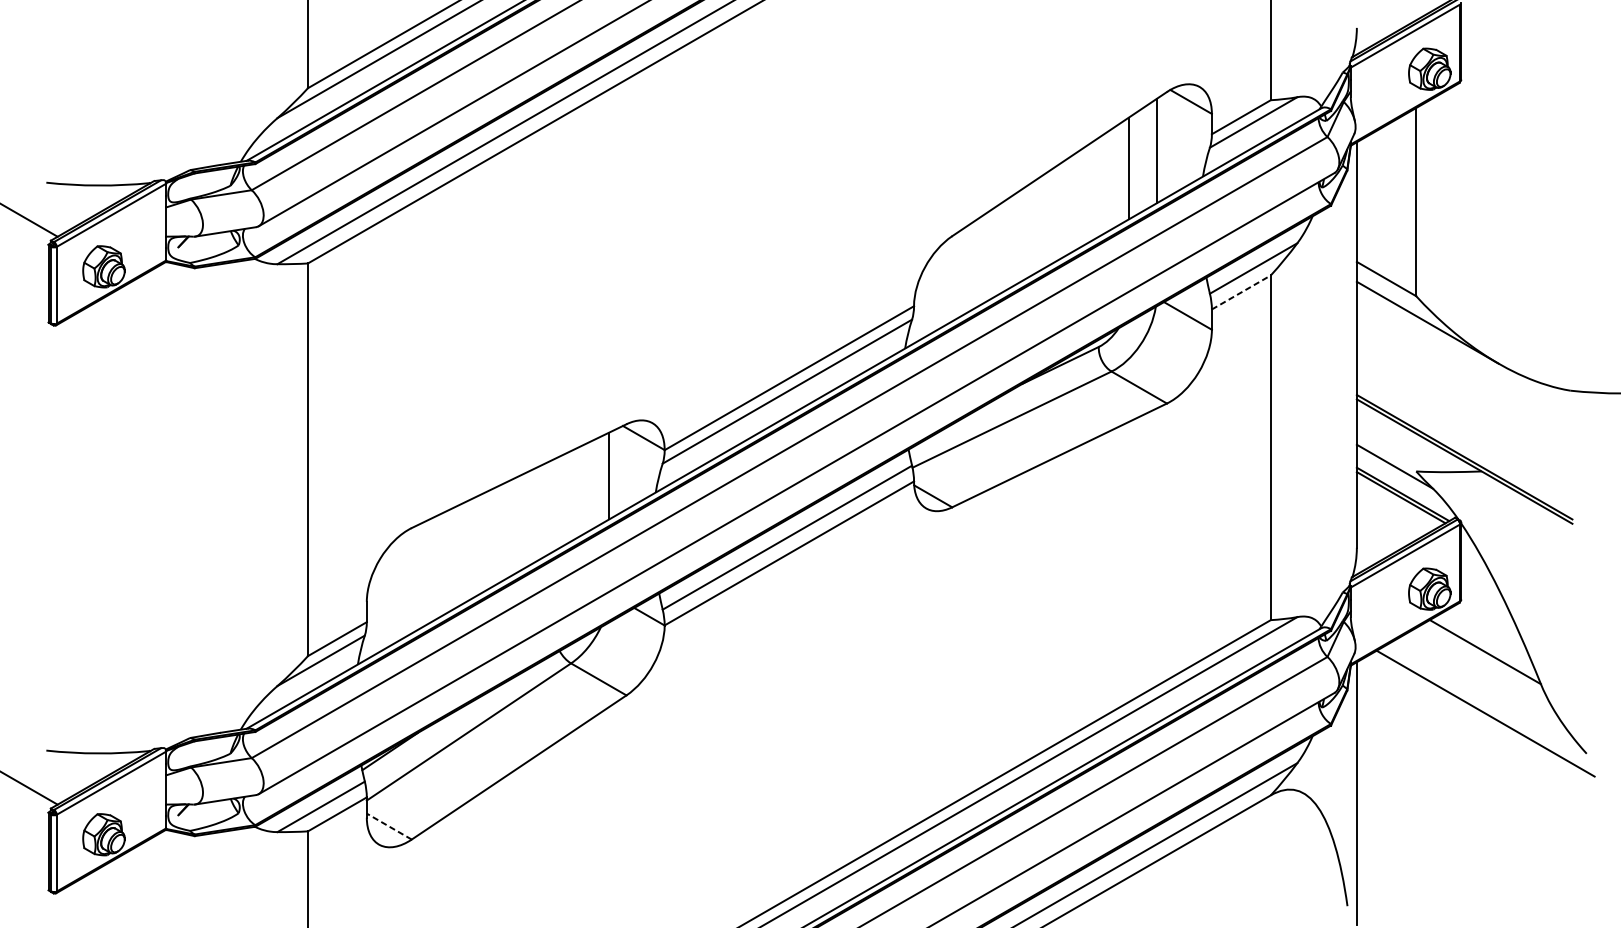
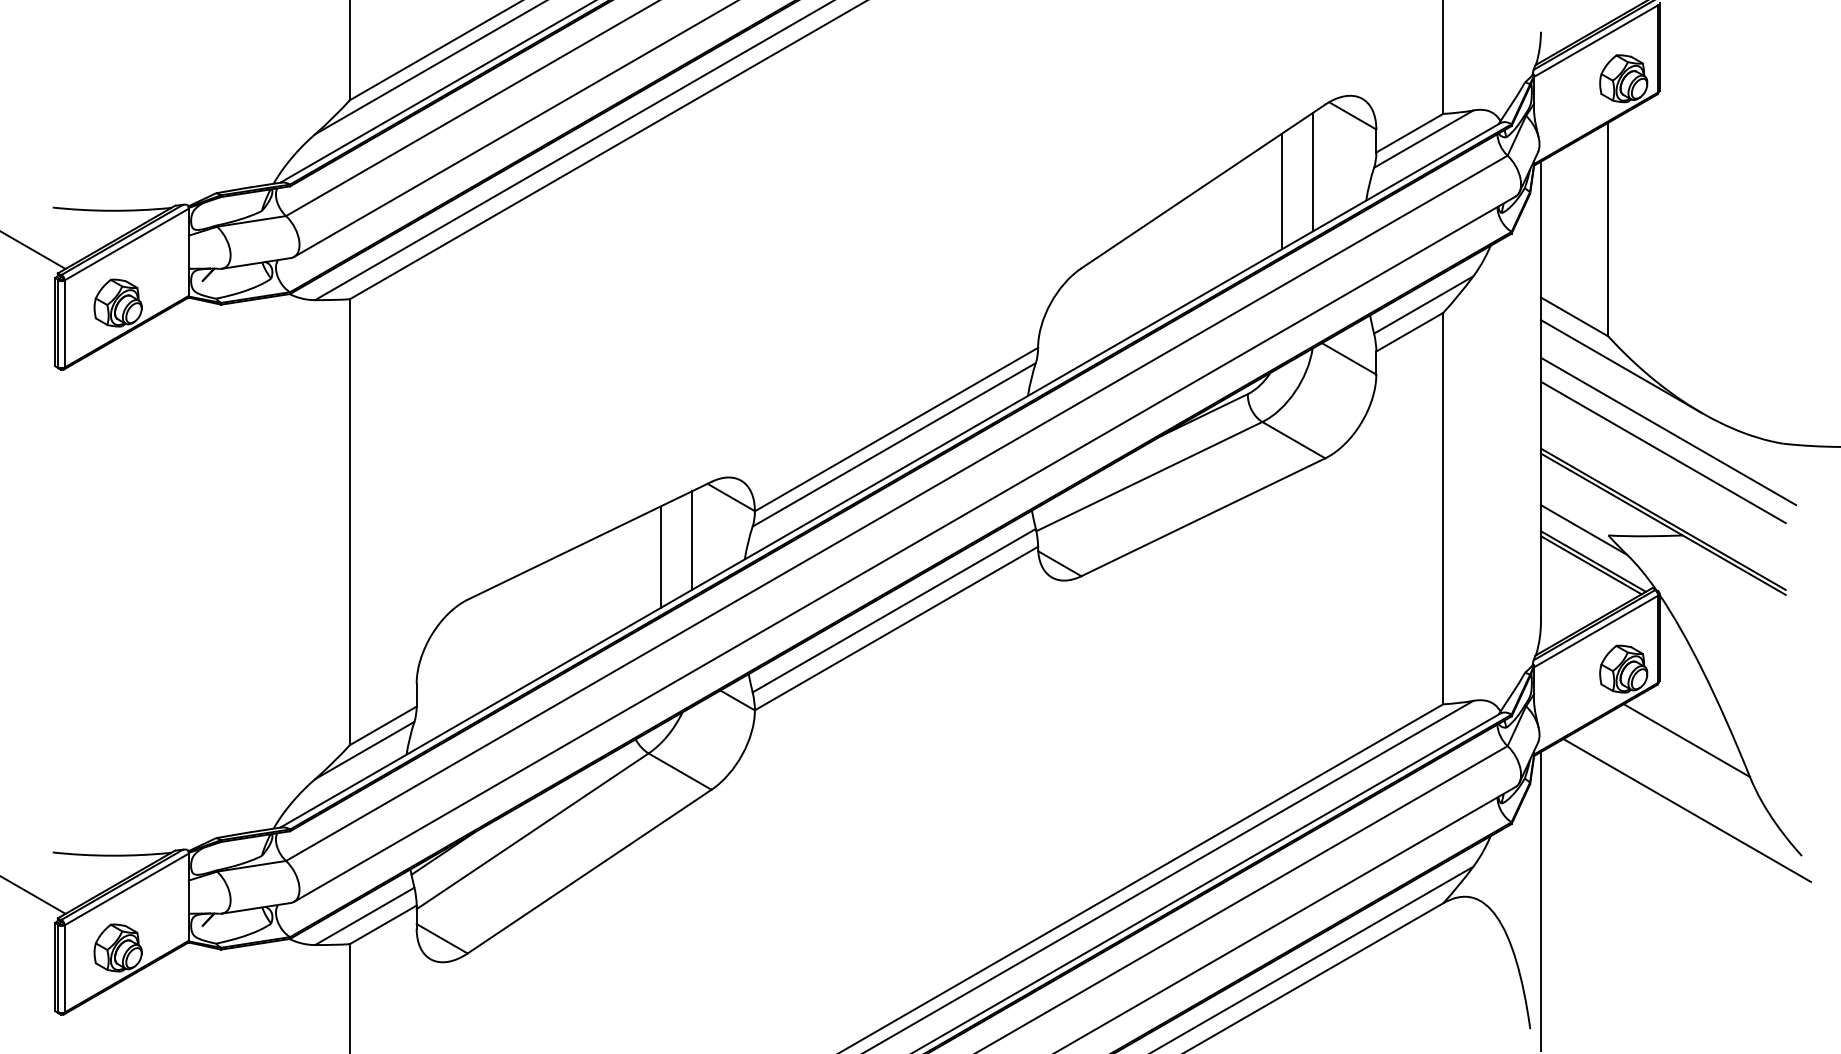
line: (1241, 292) -> (1409, 332), dashed -> solid
line: (1469, 379) -> (1668, 431), added
line: (1463, 398) -> (1662, 452), added
line: (581, 490) -> (660, 557), added
line: (388, 826) -> (441, 938), dashed -> solid

